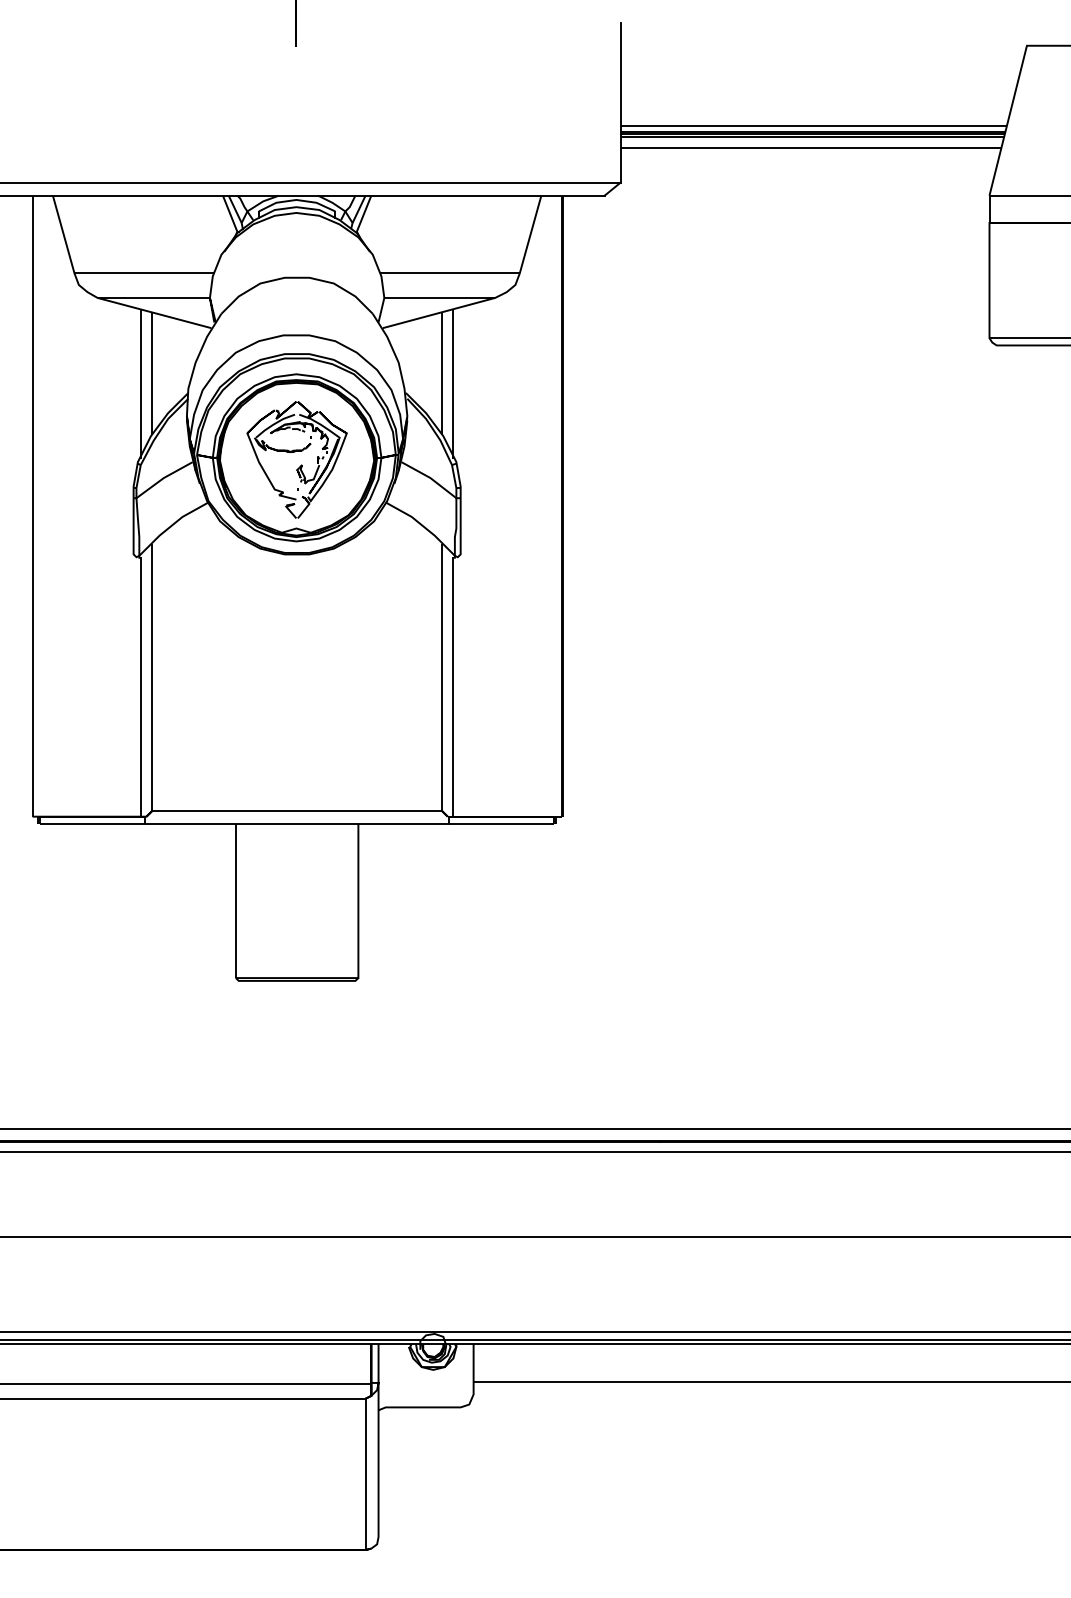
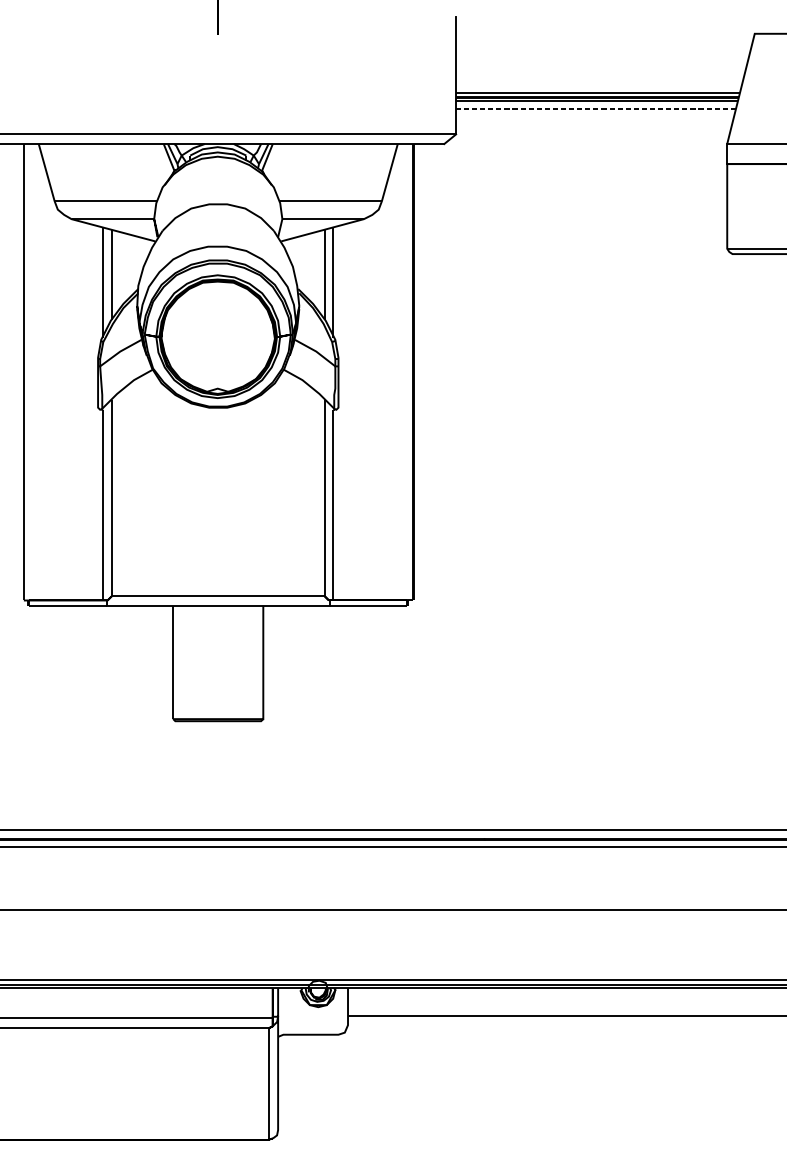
line: (810, 148) -> (595, 109), solid -> dashed
part: (295, 452) -> (217, 332), removed

